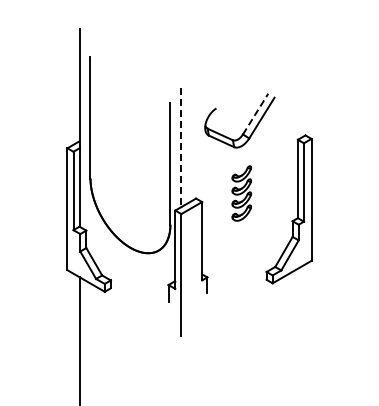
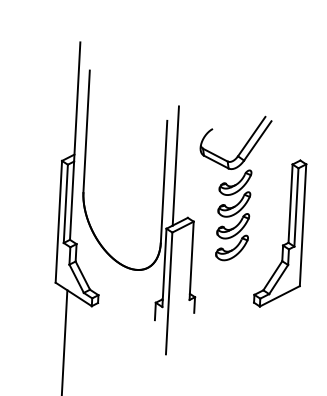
line: (255, 114) -> (251, 137), dashed -> solid
line: (181, 147) -> (175, 166), dashed -> solid
part: (241, 193) -> (233, 215), size x1.67

